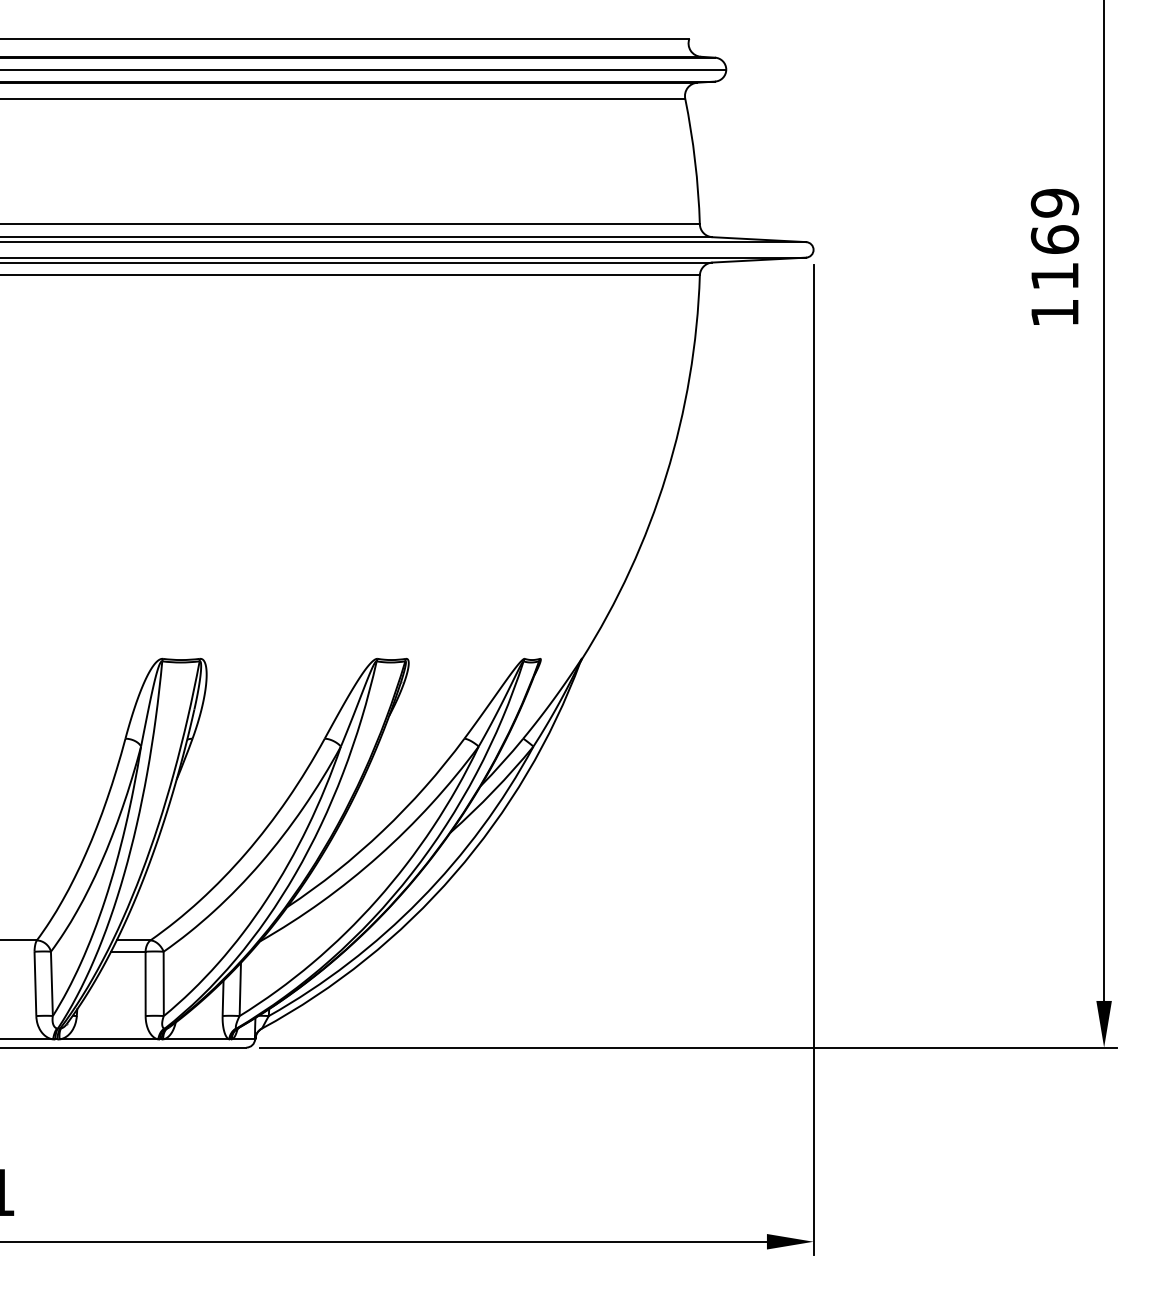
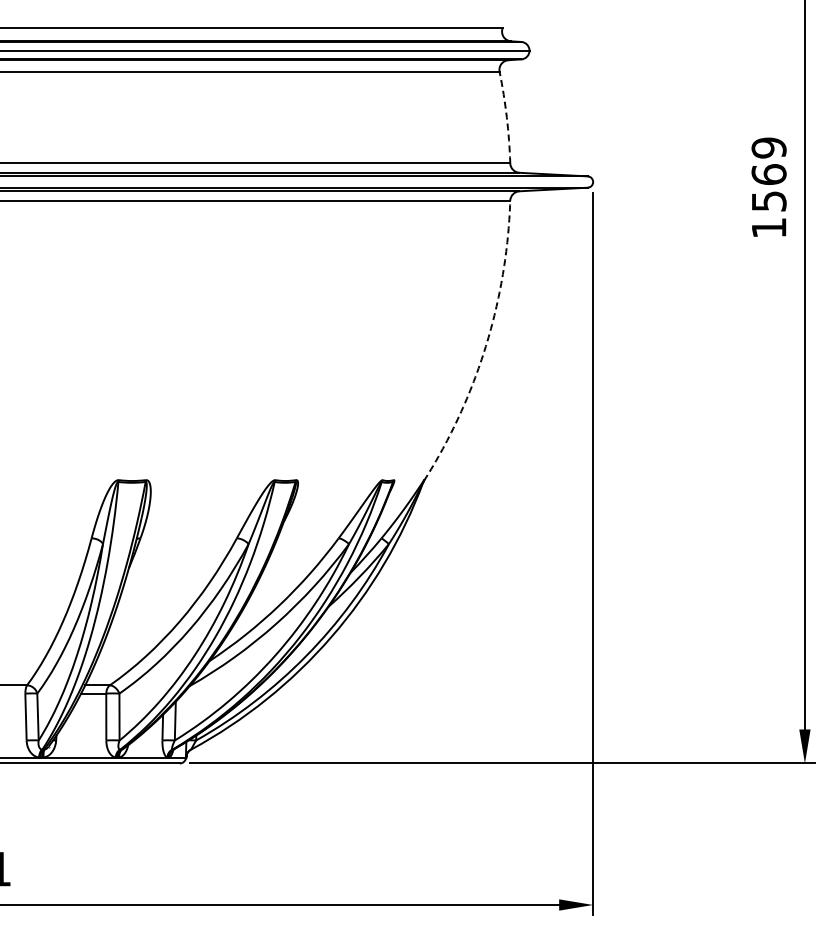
arc: (694, 161) -> (506, 117), solid -> dashed
text: (1055, 276) -> (769, 201), 1169 -> 1569
arc: (665, 475) -> (485, 346), solid -> dashed

